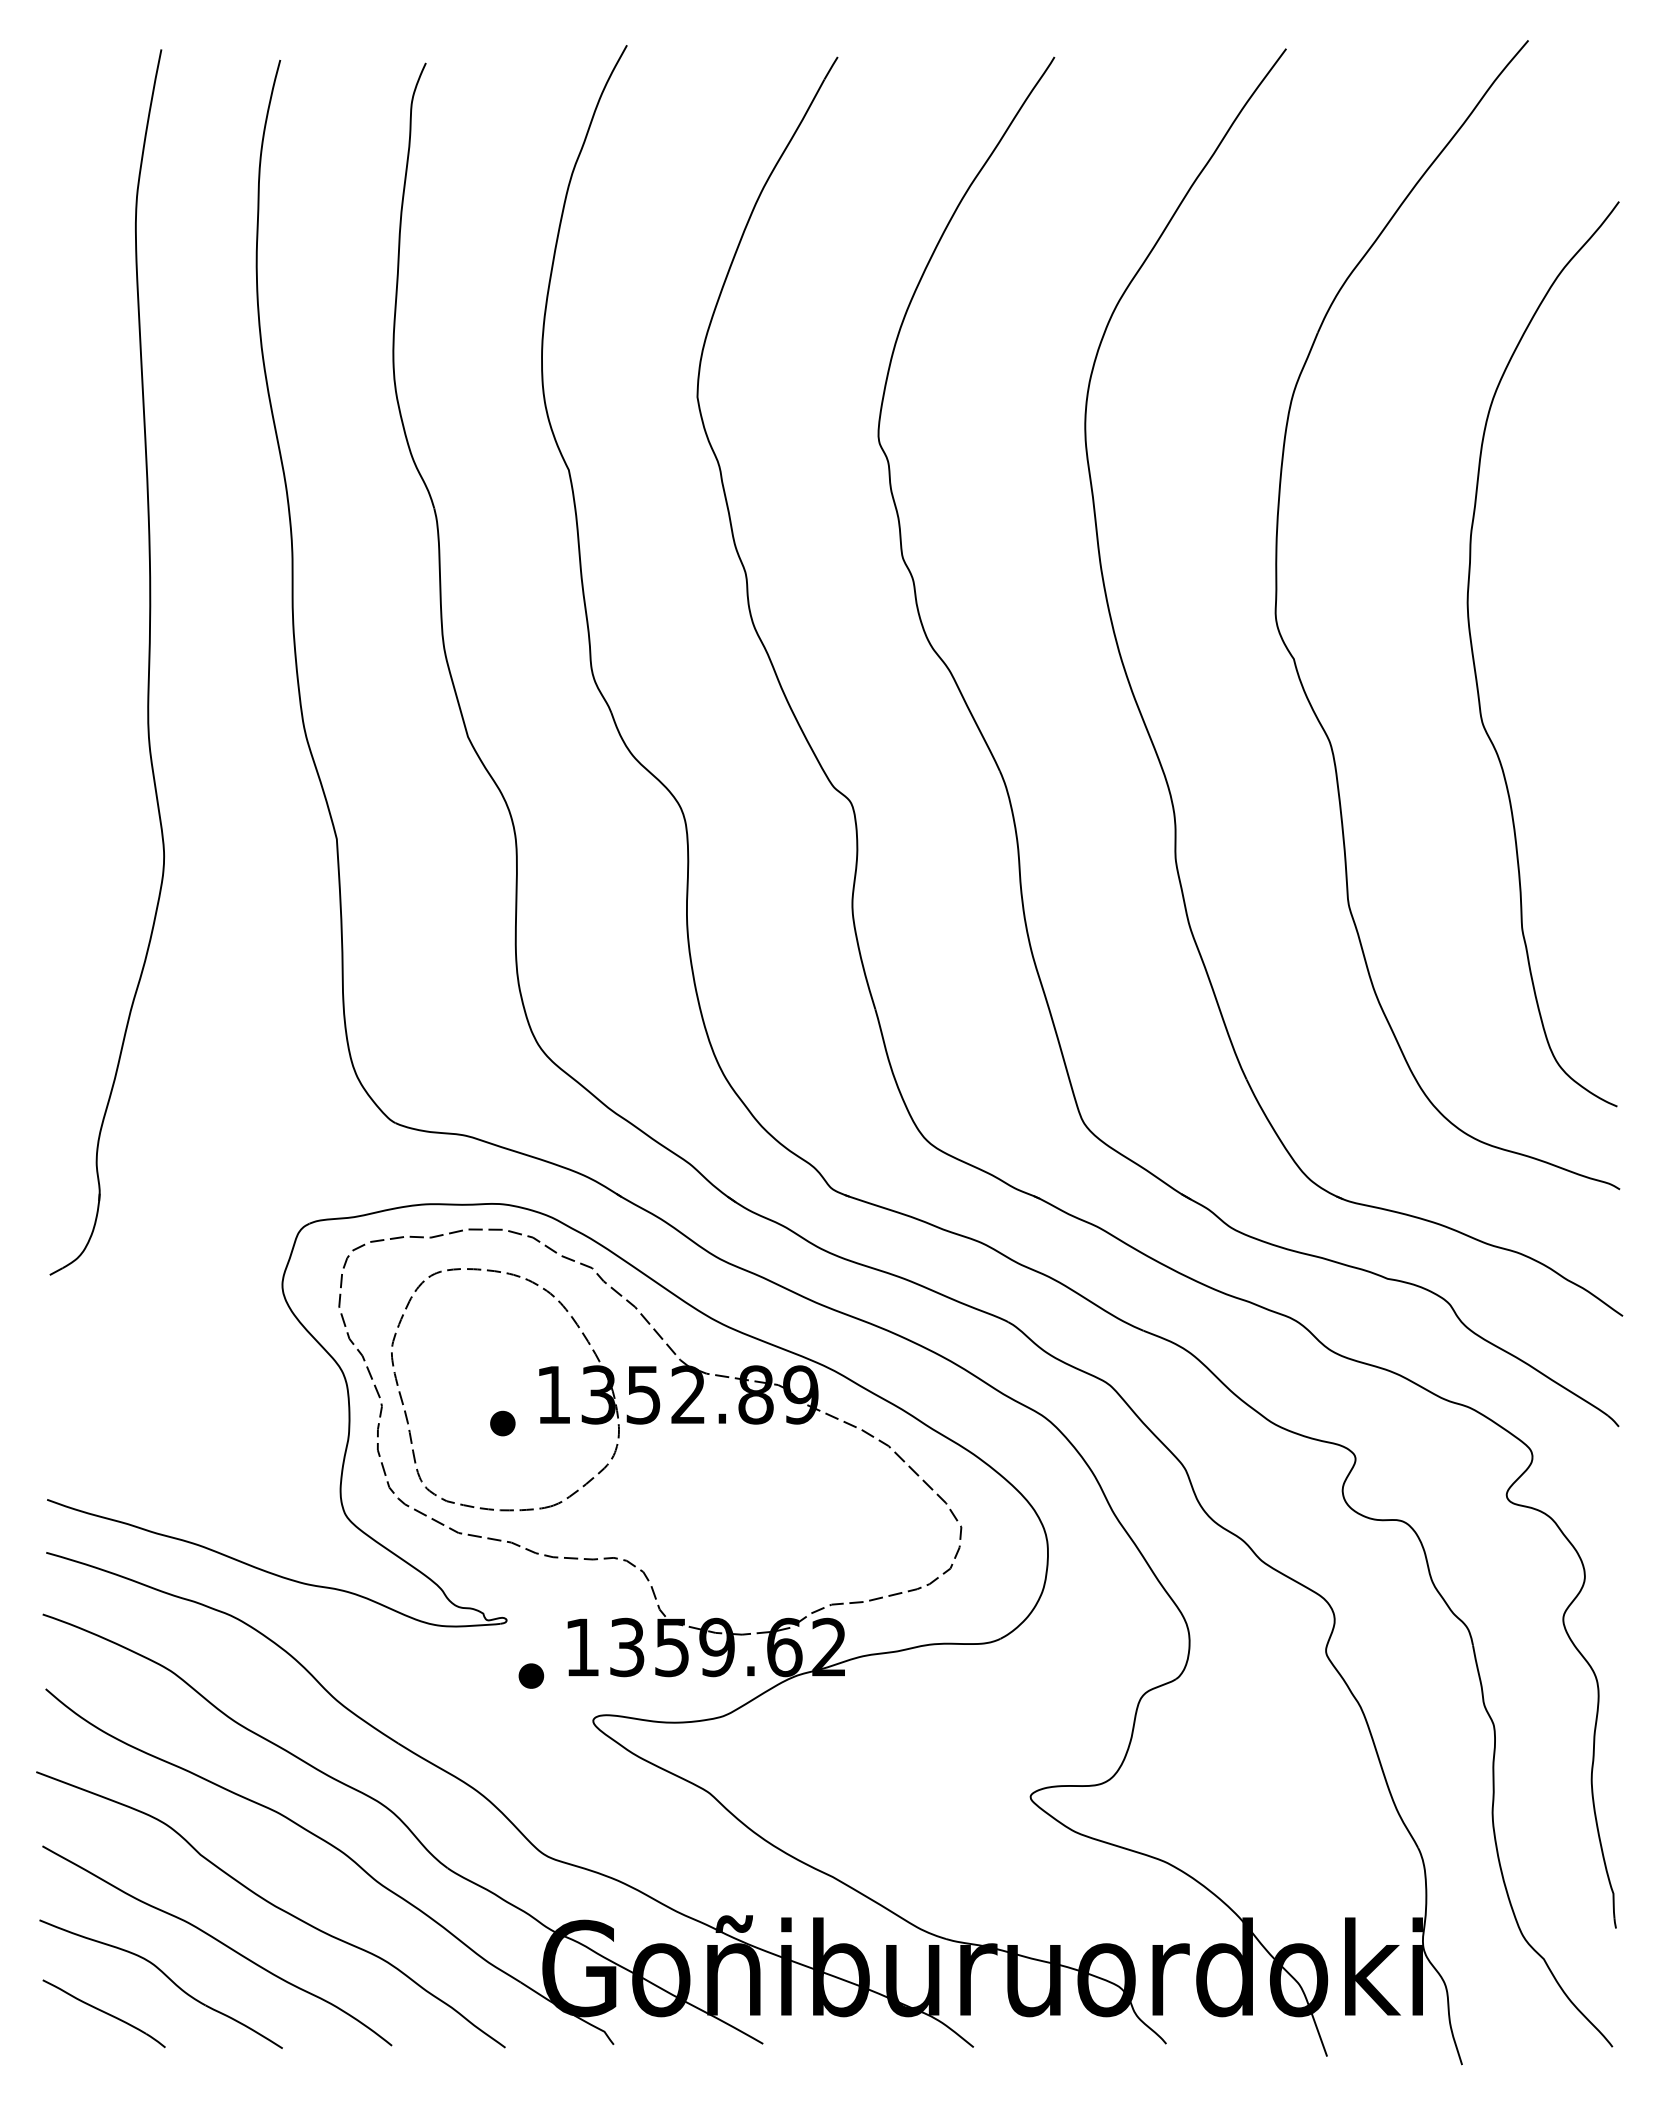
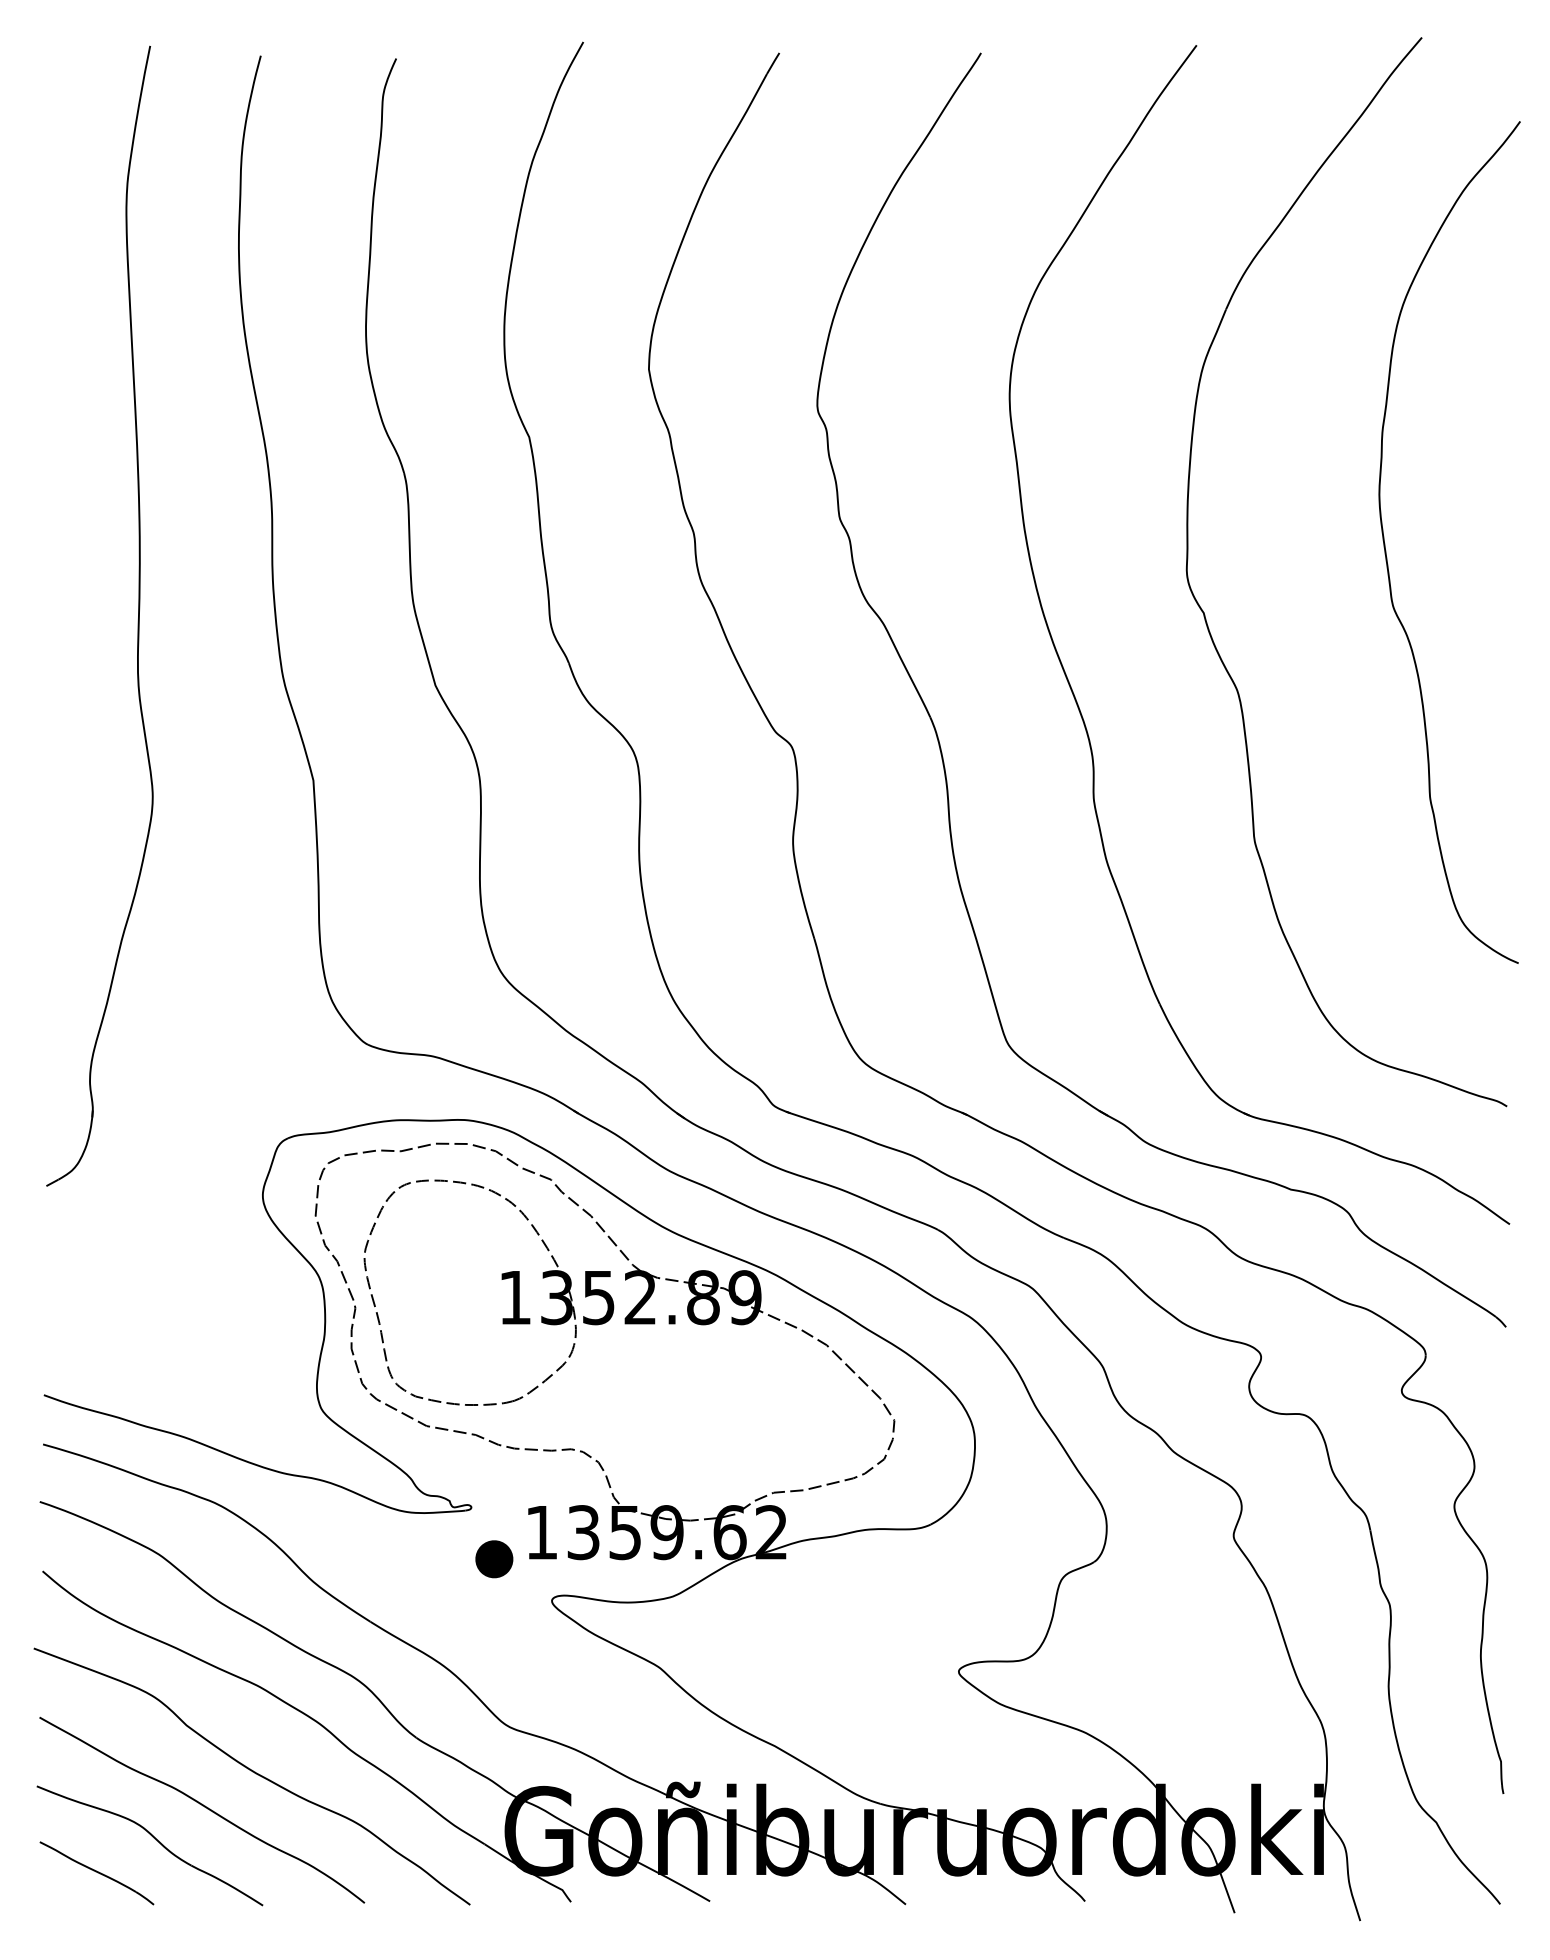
curve: (1475, 664) -> (1386, 552), moved
part: (502, 1423) -> (467, 1324), removed
part: (531, 1675) -> (494, 1558), size x1.6

